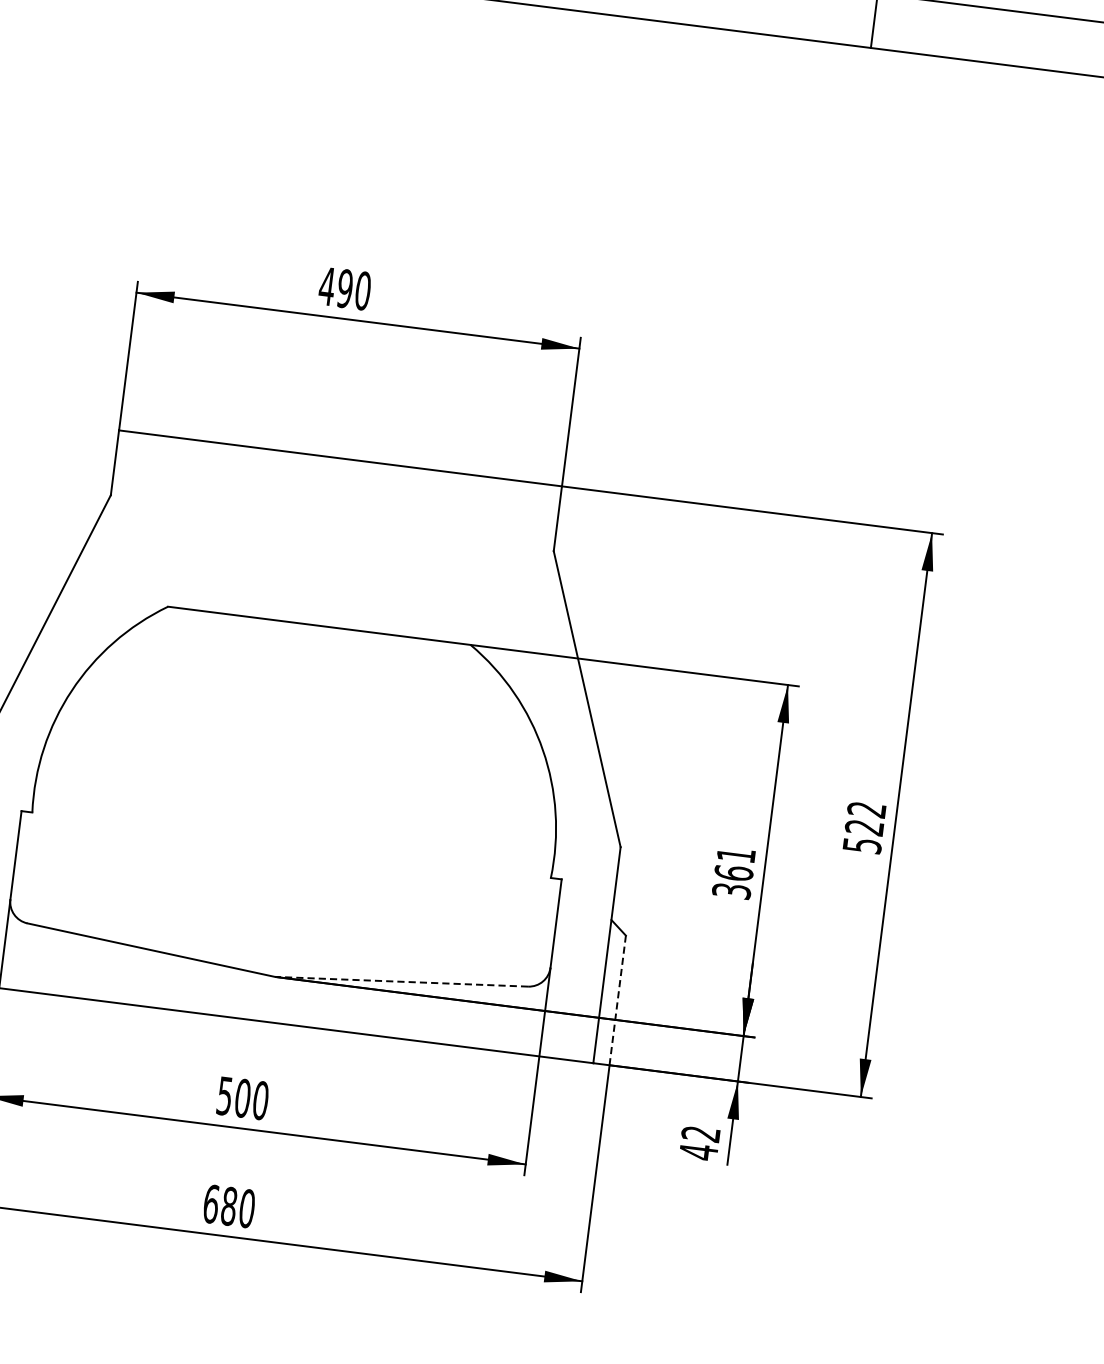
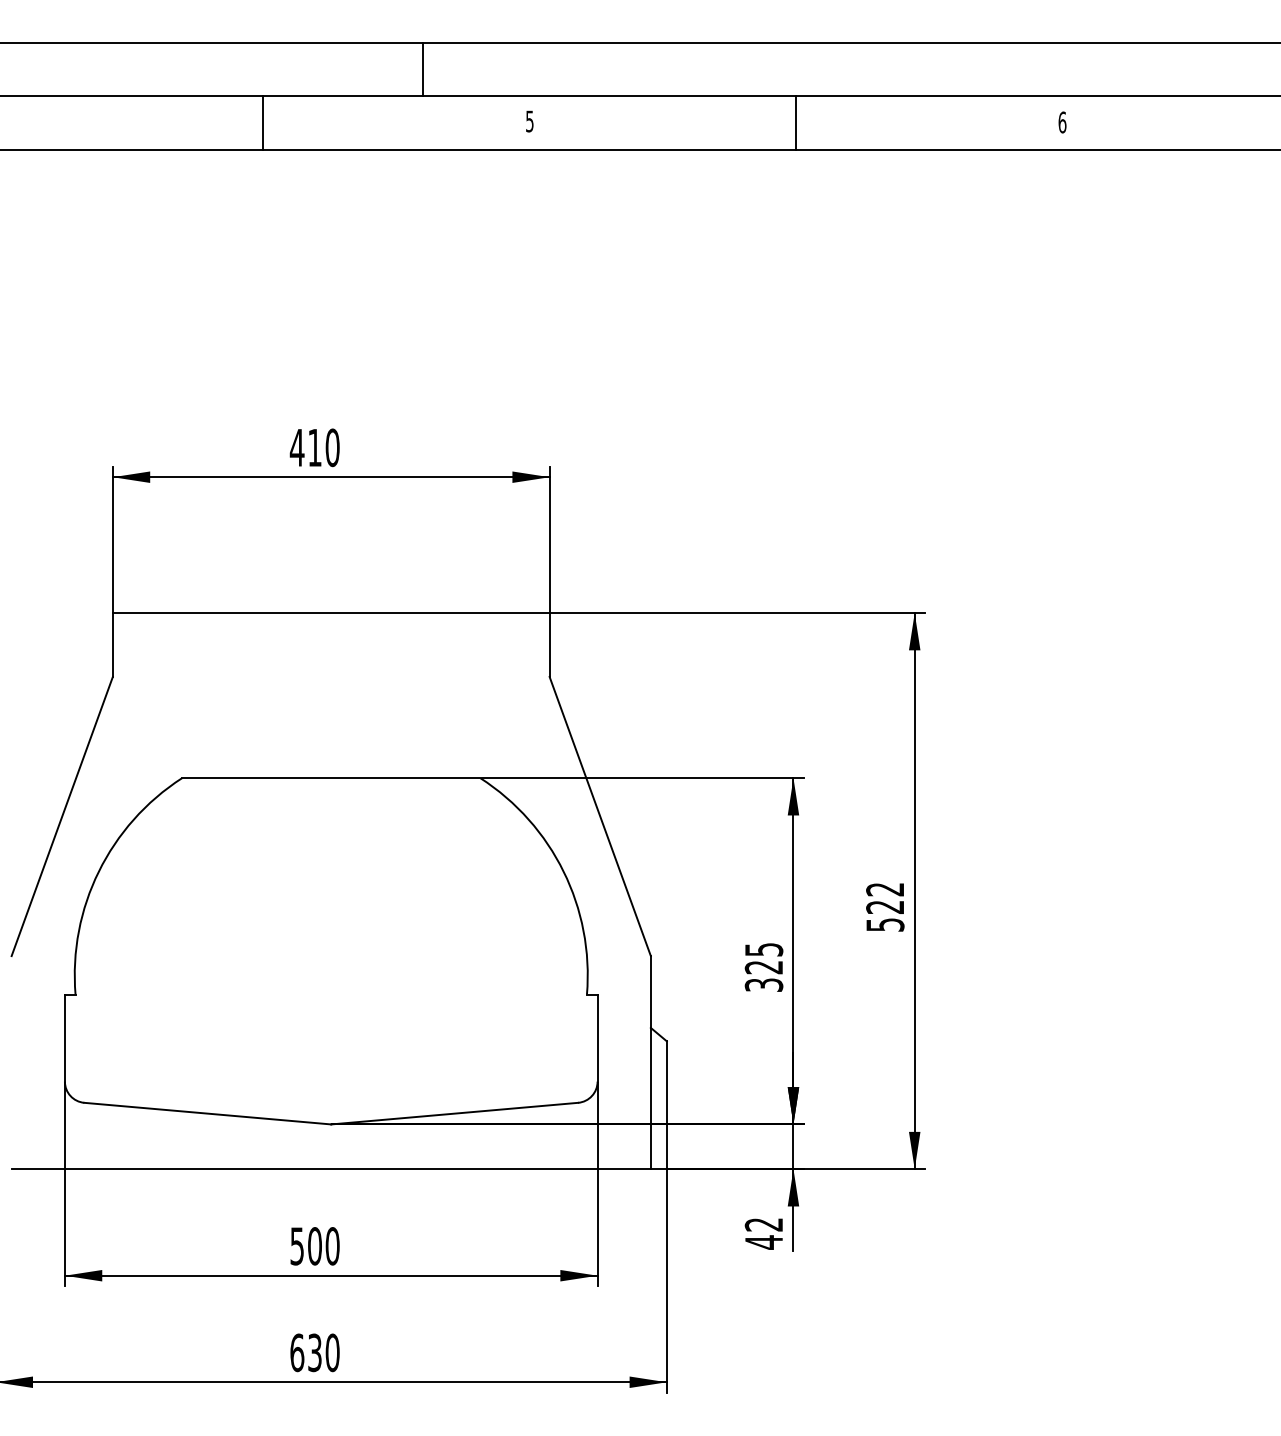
text: (344, 288) -> (314, 447), 490 -> 410
text: (734, 864) -> (763, 958), 361 -> 325
line: (401, 981) -> (454, 1113), dashed -> solid
line: (617, 1000) -> (666, 1105), dashed -> solid
text: (228, 1205) -> (314, 1352), 680 -> 630

